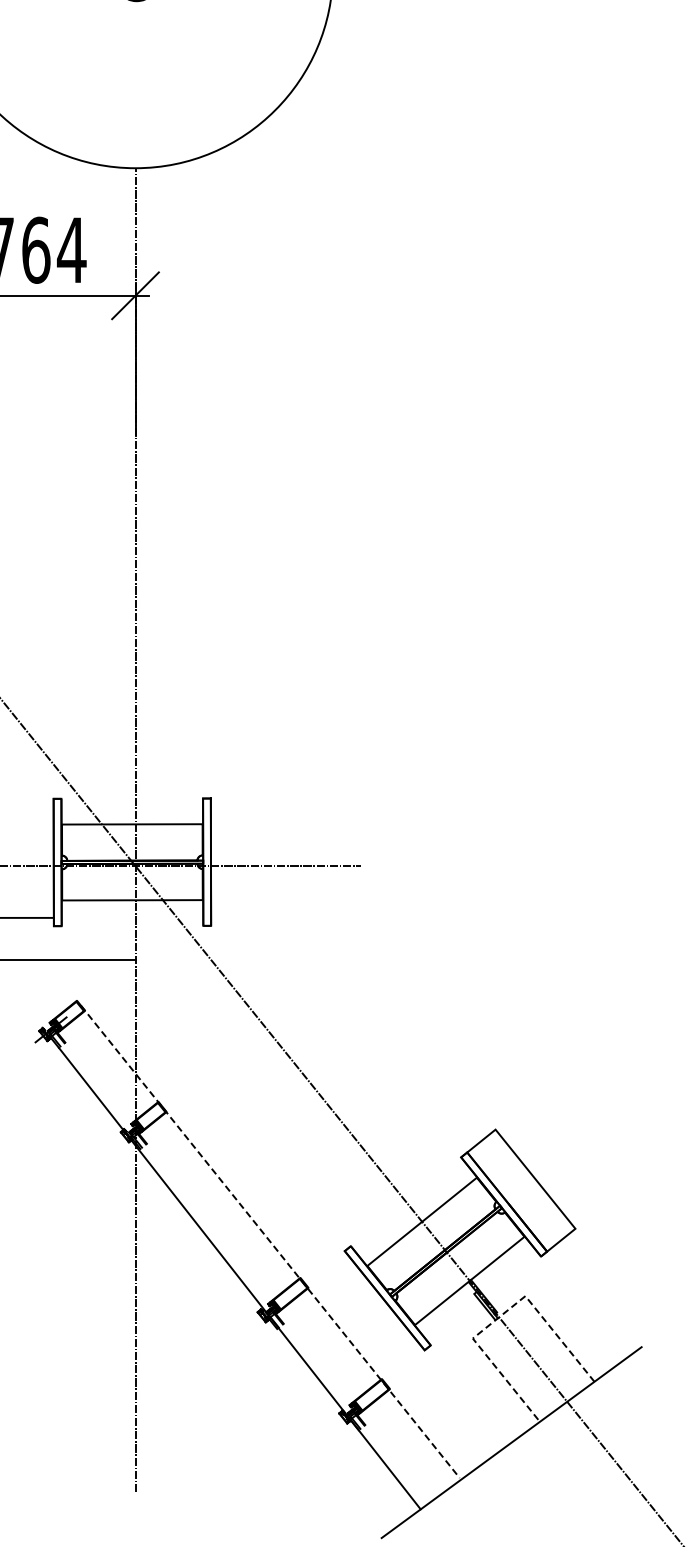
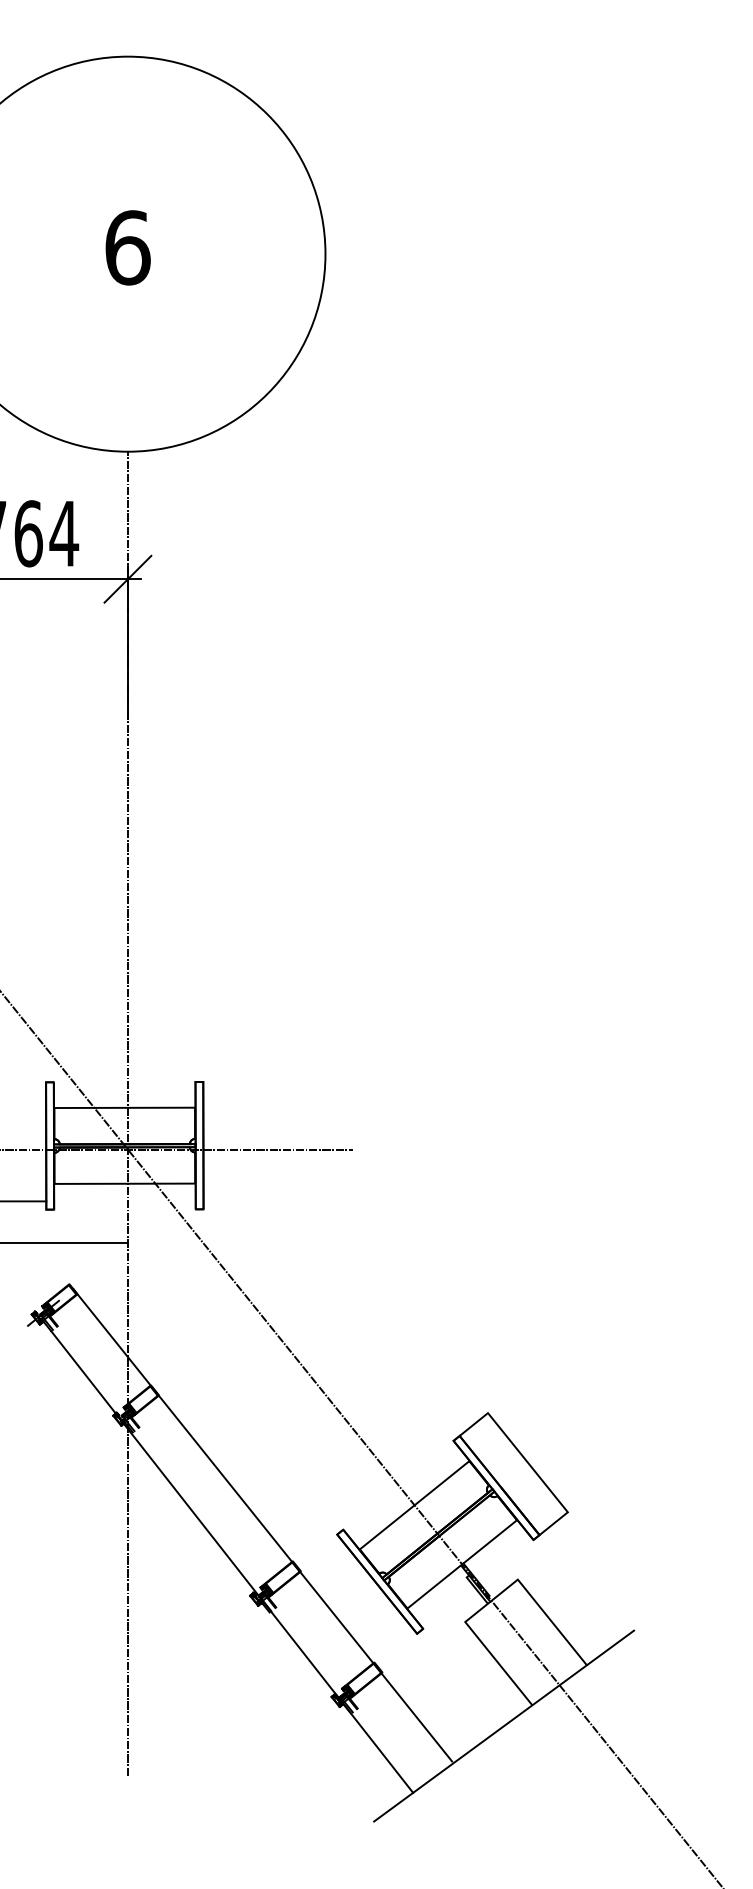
line: (270, 1242) -> (262, 1525), dashed -> solid
line: (500, 1317) -> (492, 1600), dashed -> solid

